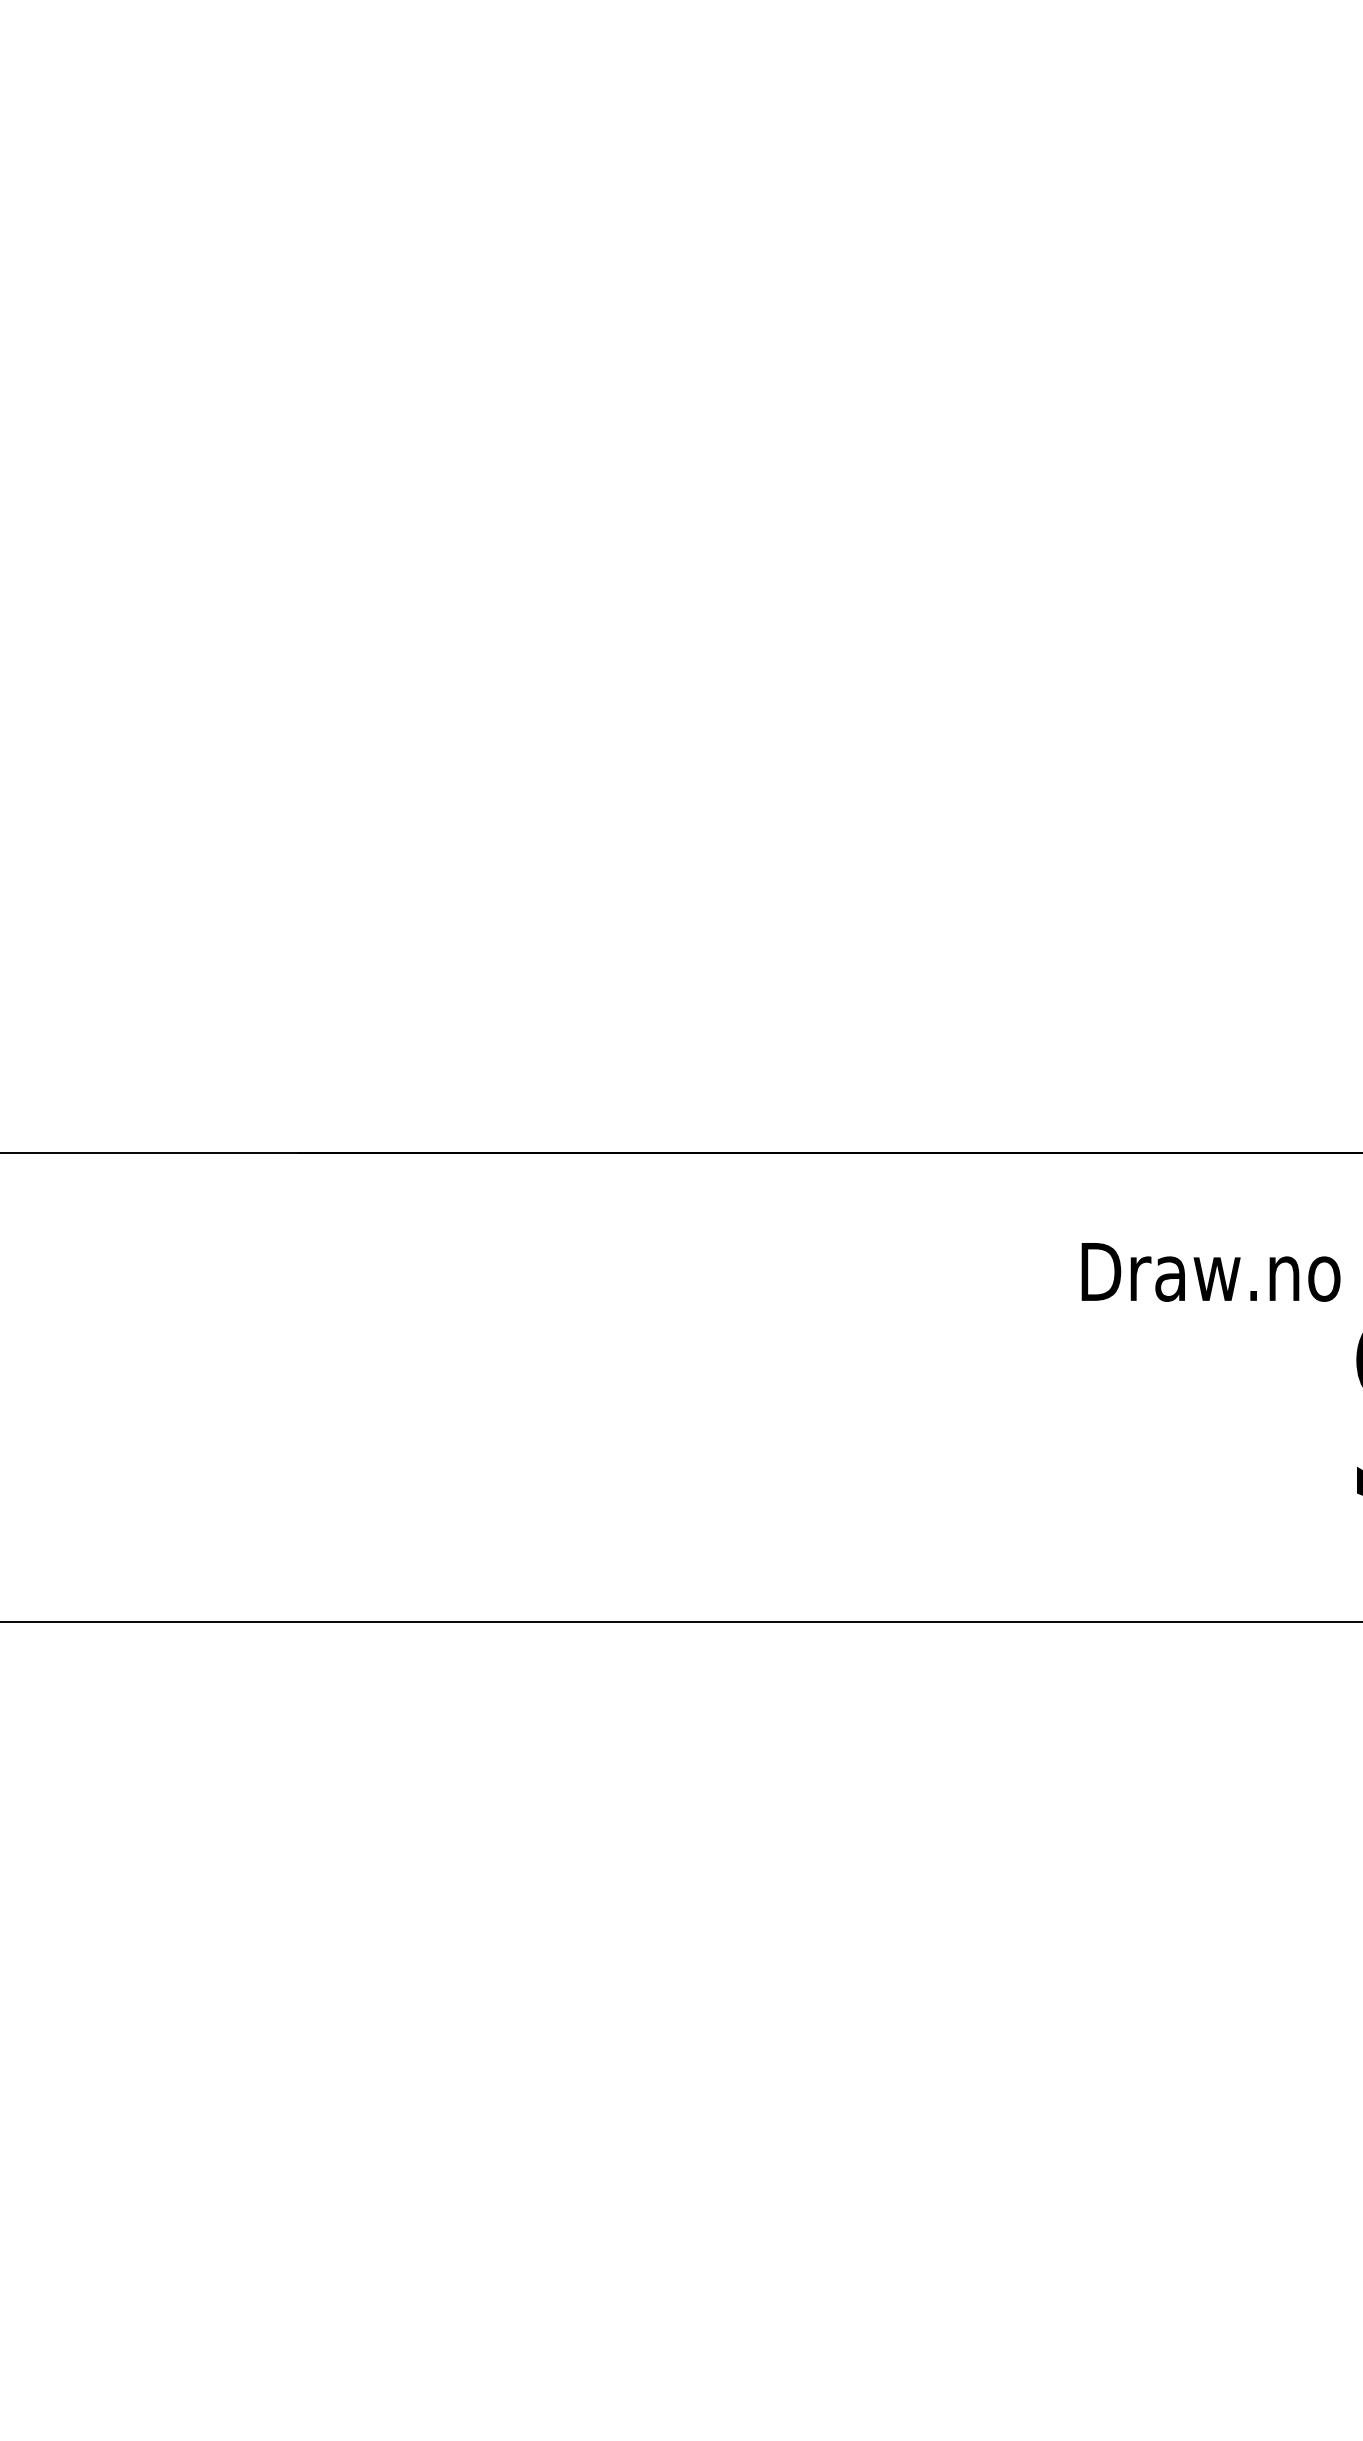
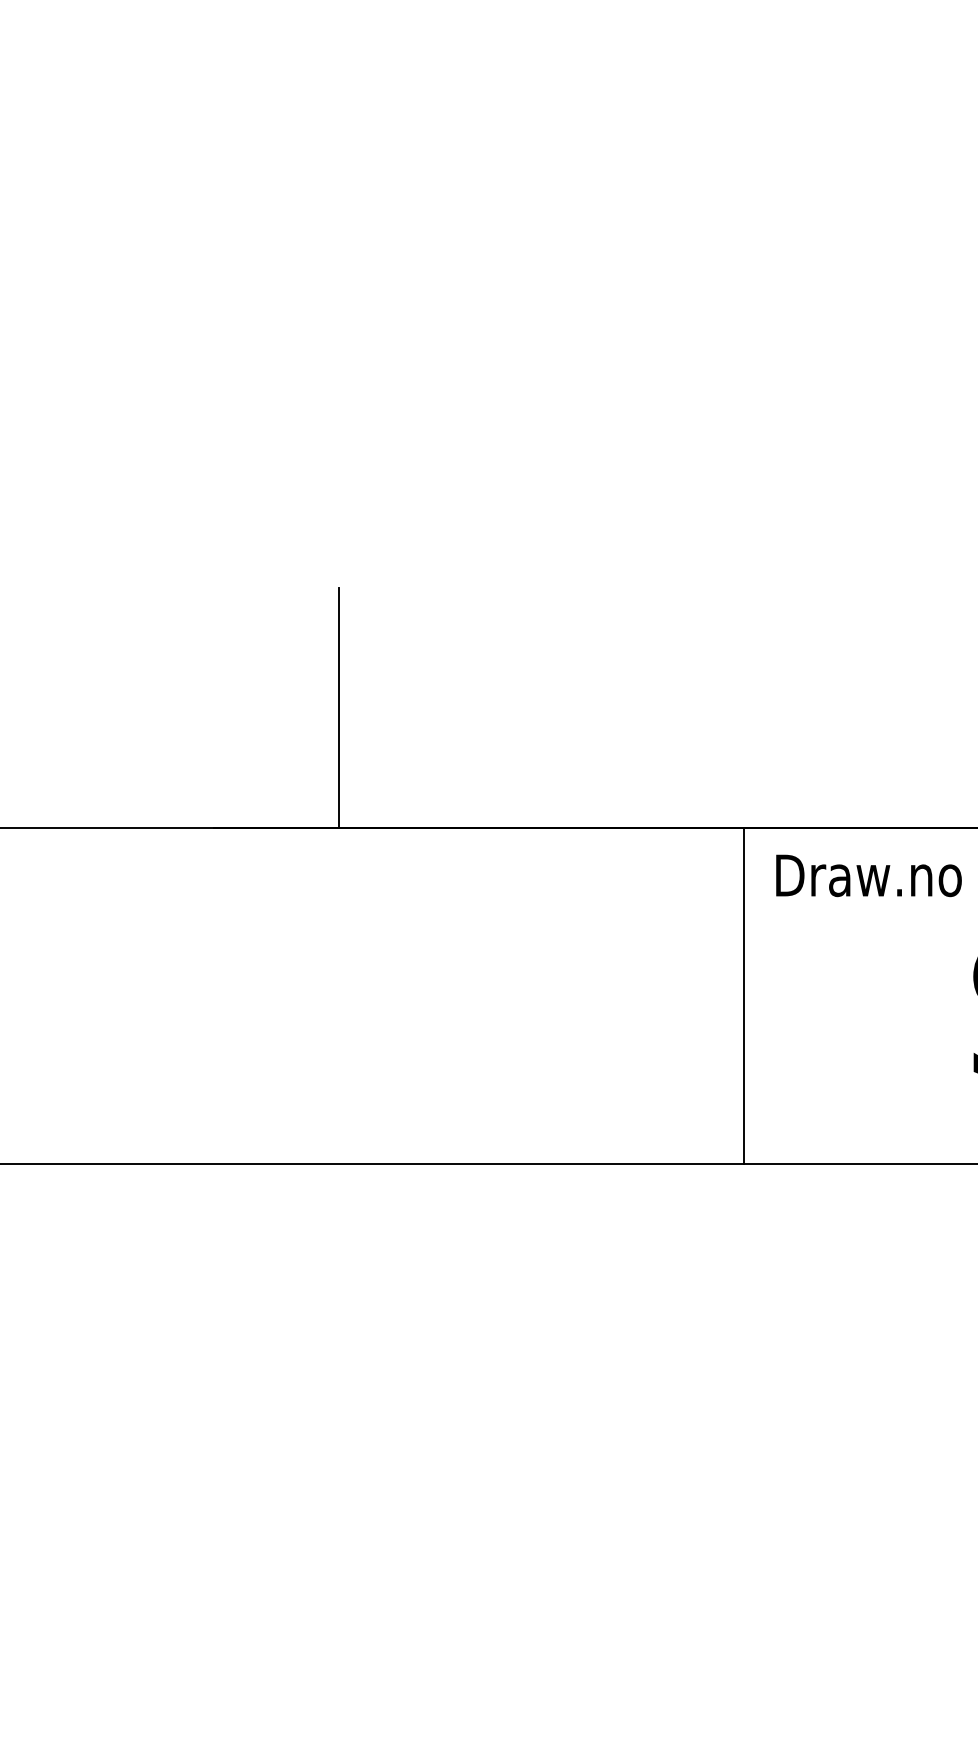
line: (472, 985) -> (339, 707), added
text: (1210, 1272) -> (868, 876), moved
line: (1037, 1387) -> (744, 995), added

